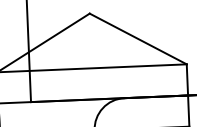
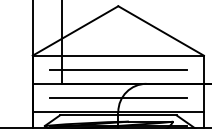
line: (91, 83) -> (117, 69), added
line: (93, 114) -> (117, 97), added

